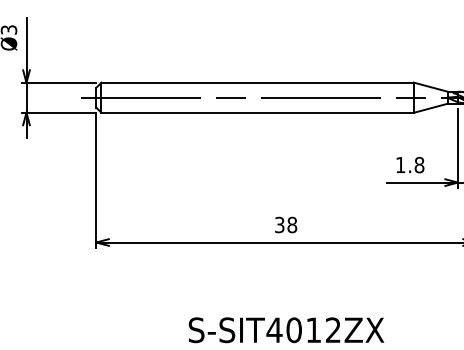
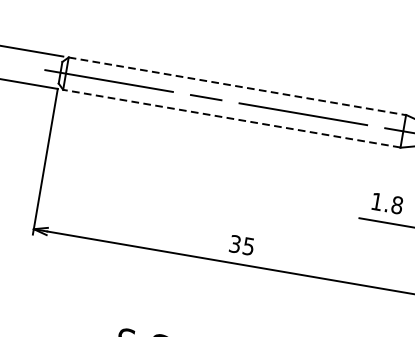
line: (257, 82) -> (237, 86), solid -> dashed
line: (256, 112) -> (230, 118), solid -> dashed
text: (292, 224) -> (249, 245), 38 -> 35

